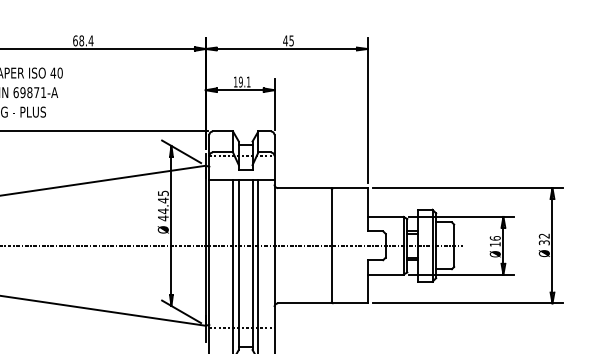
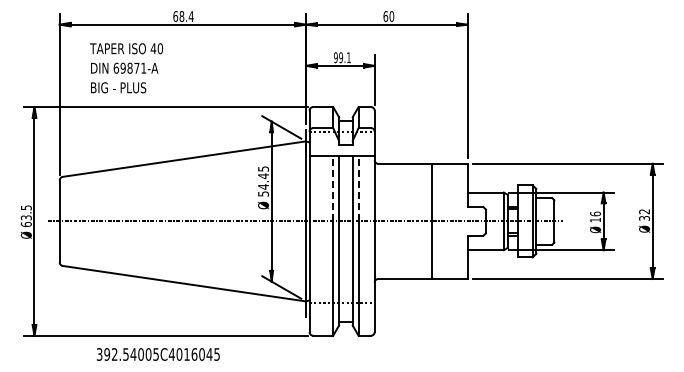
text: (288, 40) -> (388, 16), 45 -> 60
text: (235, 81) -> (335, 57), 19.1 -> 99.1
line: (233, 212) -> (333, 188), solid -> dashed
line: (258, 212) -> (358, 188), solid -> dashed
text: (163, 217) -> (263, 193), 44.45 -> 54.45

